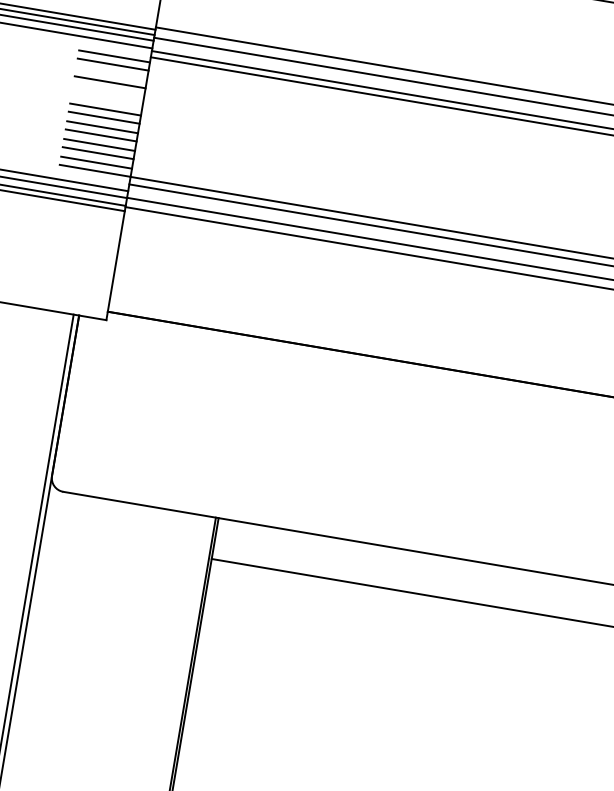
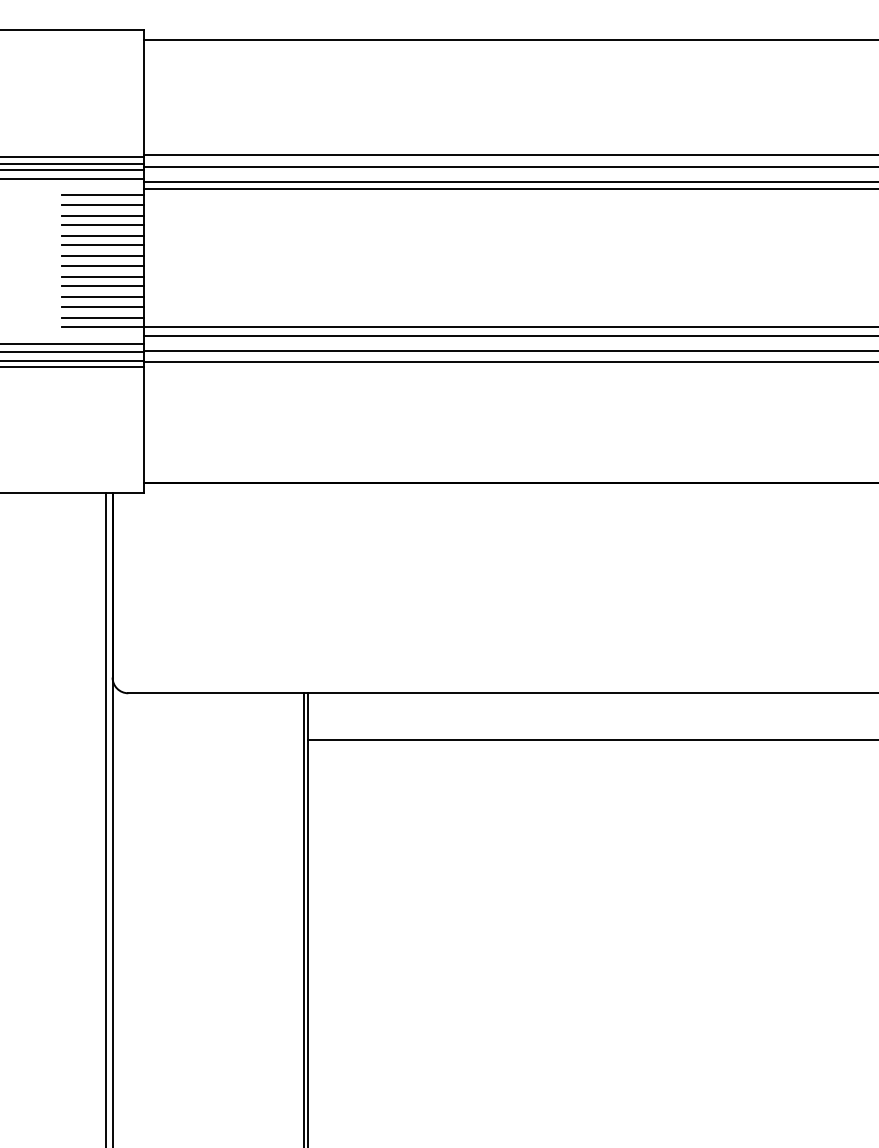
line: (111, 74) -> (103, 215), added
line: (108, 92) -> (103, 236), added
line: (107, 100) -> (103, 245), added

